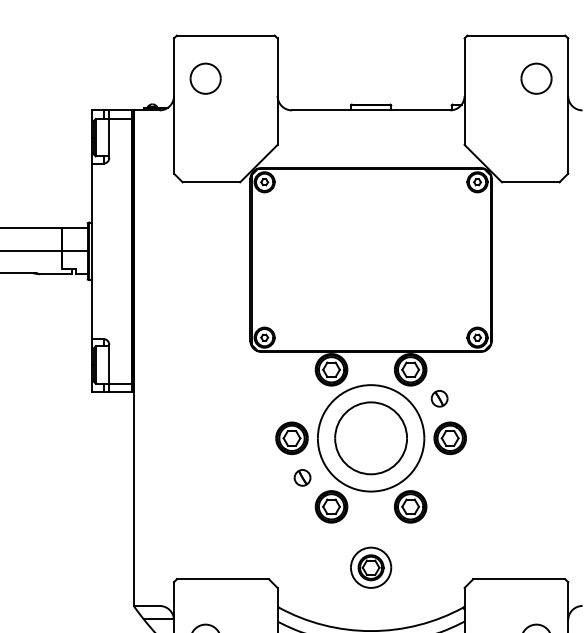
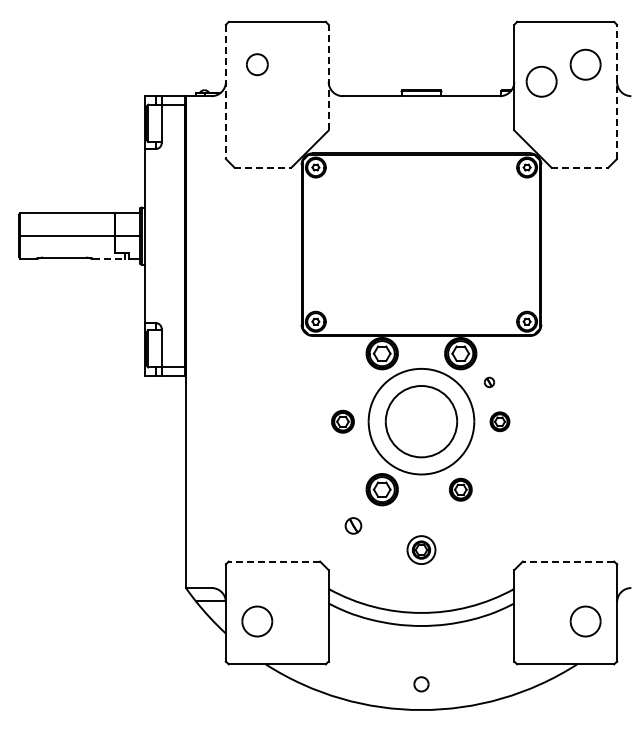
part: (205, 78) -> (257, 64), size x0.7
line: (277, 91) -> (328, 77), solid -> dashed
part: (492, 95) -> (541, 81), added
line: (568, 105) -> (617, 91), solid -> dashed
line: (173, 106) -> (225, 92), solid -> dashed
line: (211, 182) -> (263, 167), solid -> dashed
line: (530, 182) -> (579, 167), solid -> dashed
line: (55, 273) -> (108, 258), solid -> dashed
part: (439, 398) -> (489, 382), size x0.6
part: (291, 438) -> (342, 421), size x0.7
part: (449, 438) -> (499, 421), size x0.6
part: (302, 477) -> (353, 525), moved
part: (410, 506) -> (460, 489), size x0.7
part: (371, 567) -> (421, 549), size x0.7
line: (223, 579) -> (274, 561), solid -> dashed
line: (519, 579) -> (568, 561), solid -> dashed

